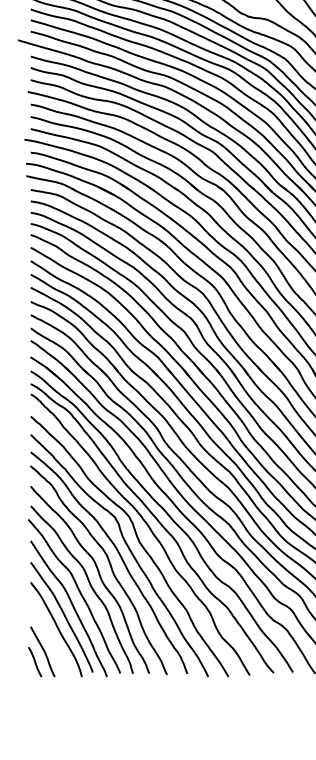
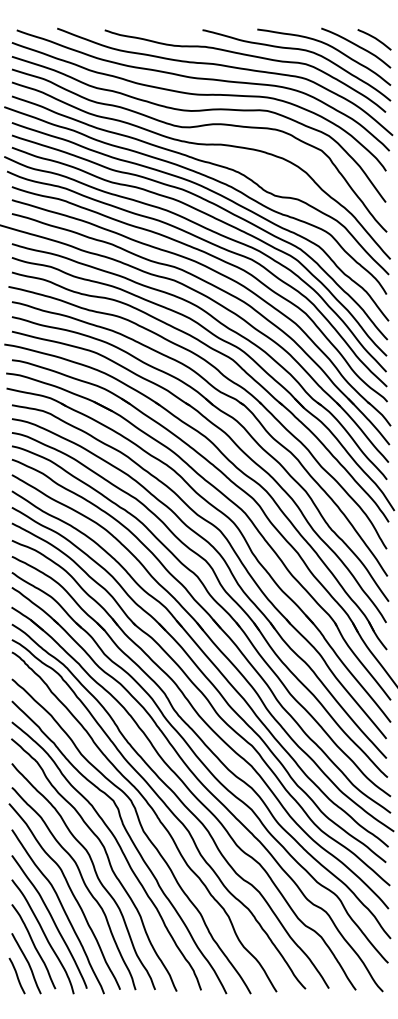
curve: (48, 637) -> (33, 946), added

